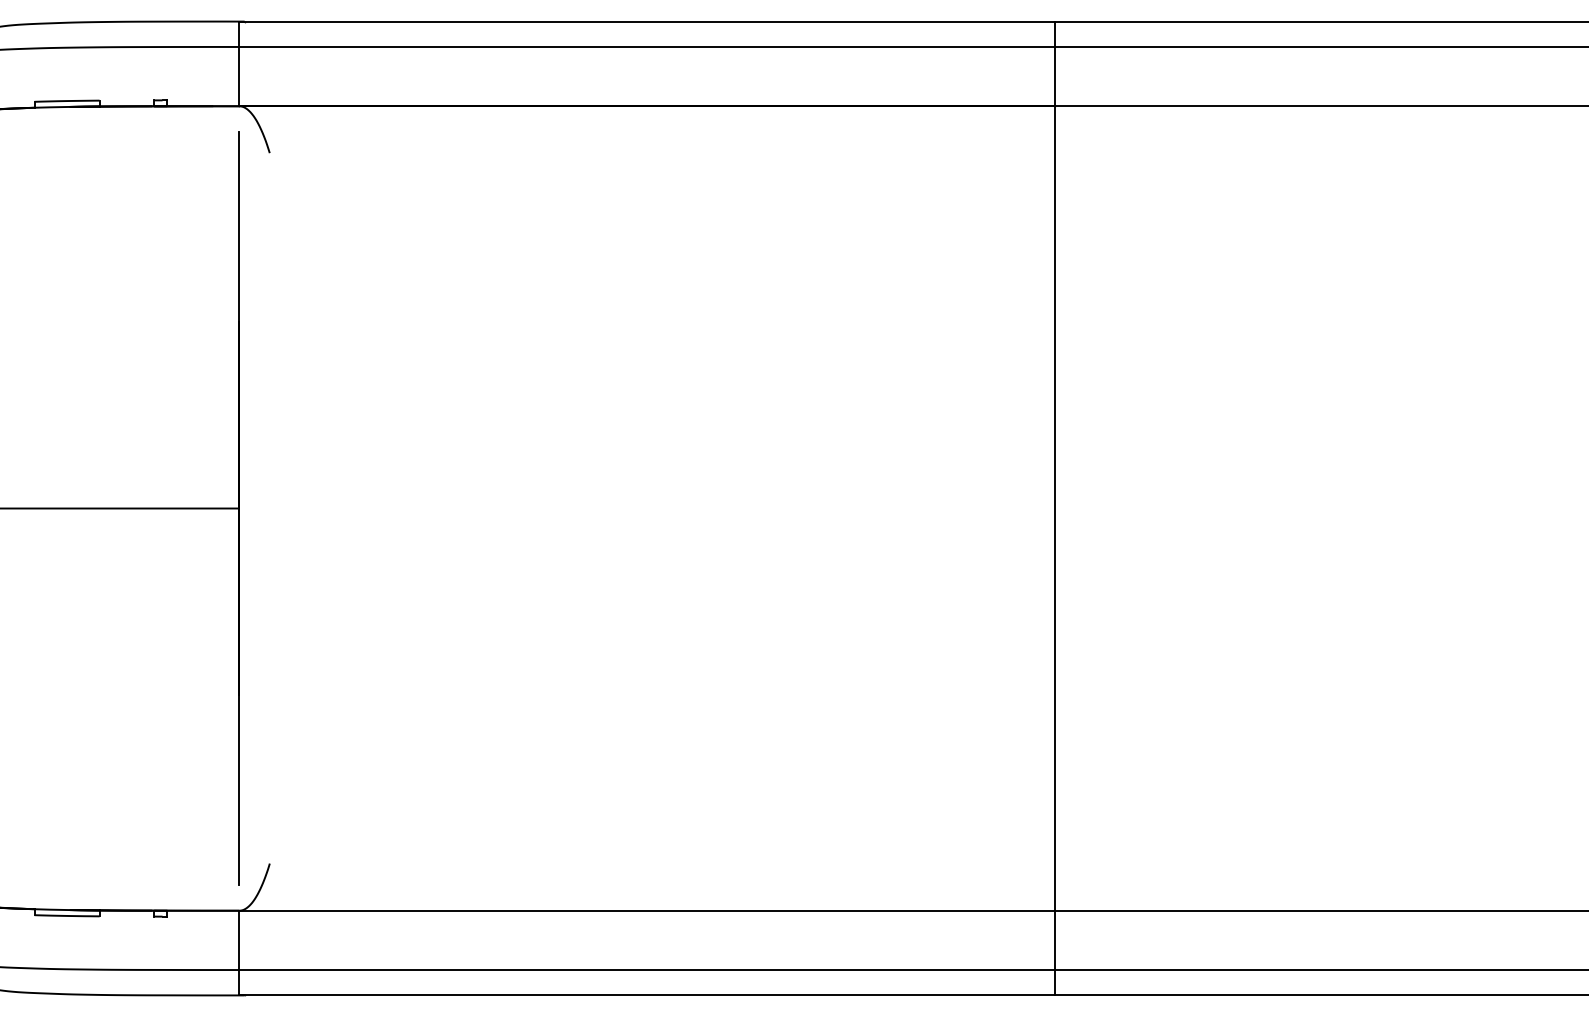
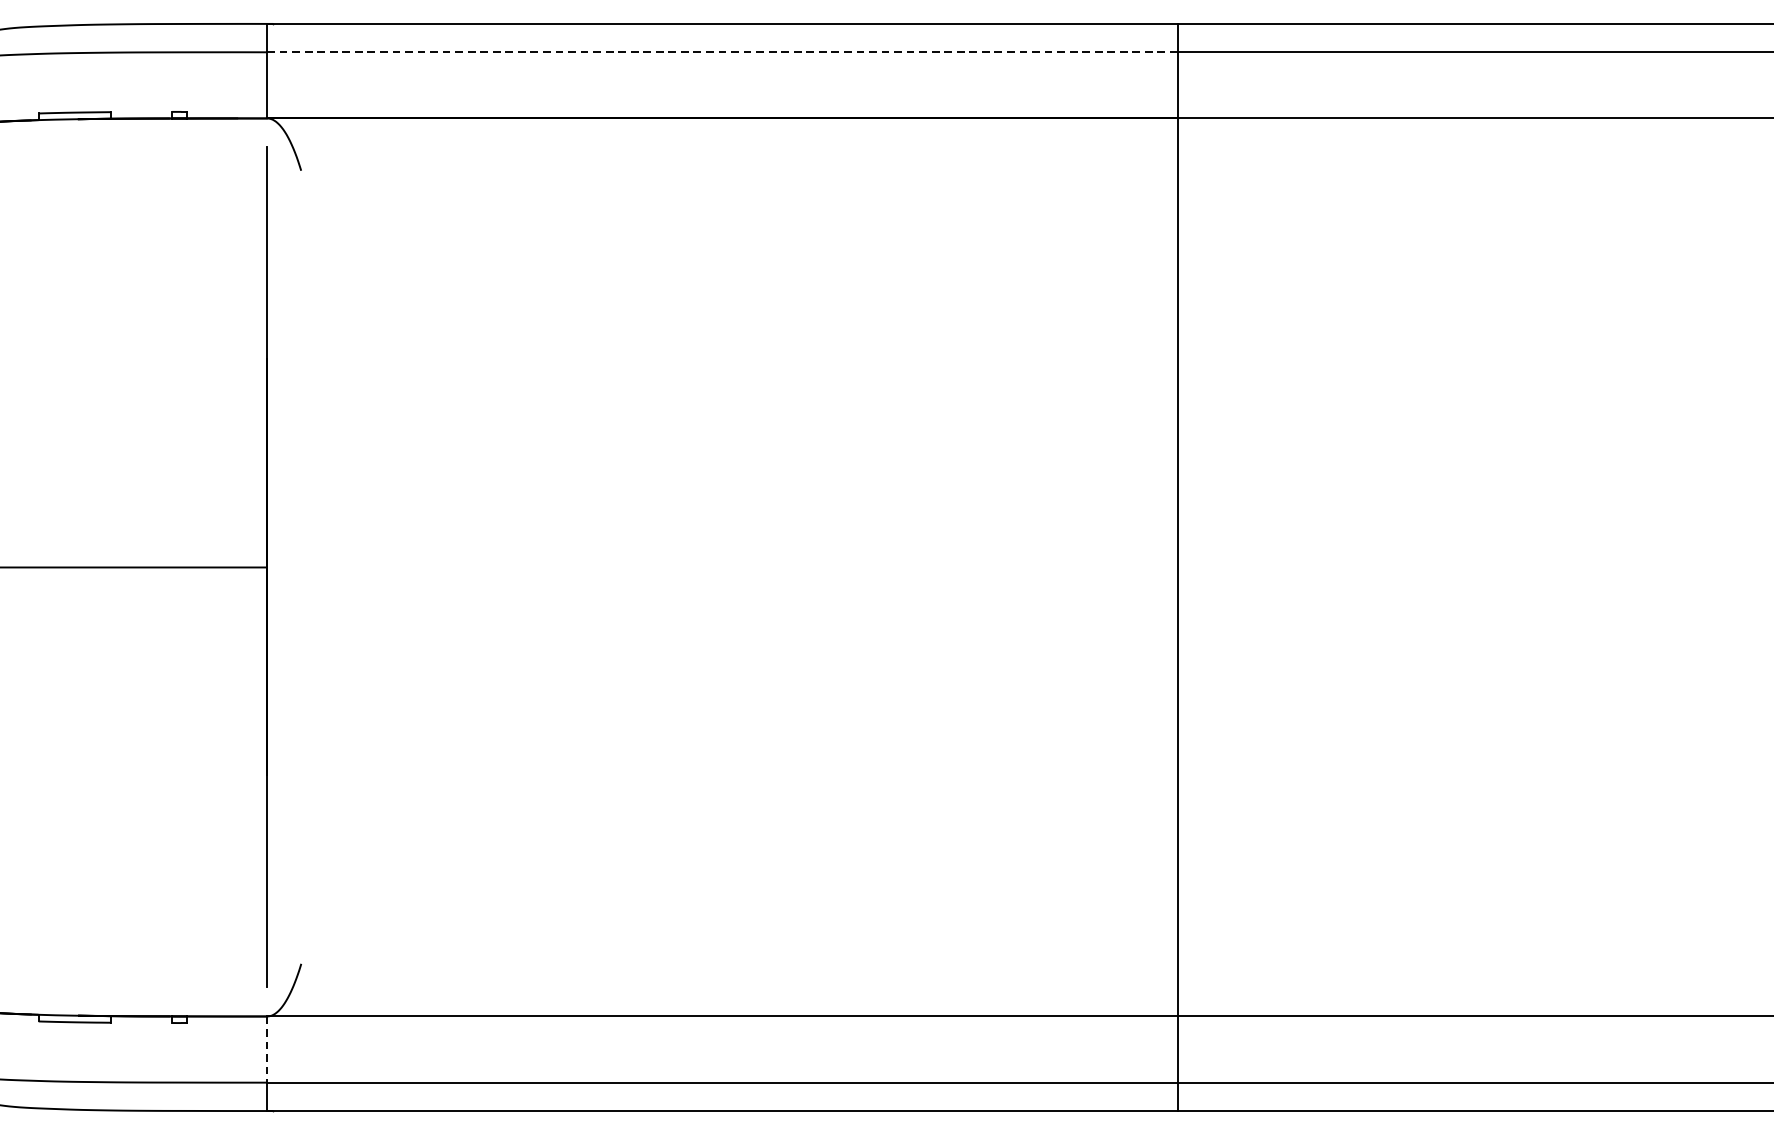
line: (647, 47) -> (722, 52), solid -> dashed
line: (239, 940) -> (267, 1049), solid -> dashed

